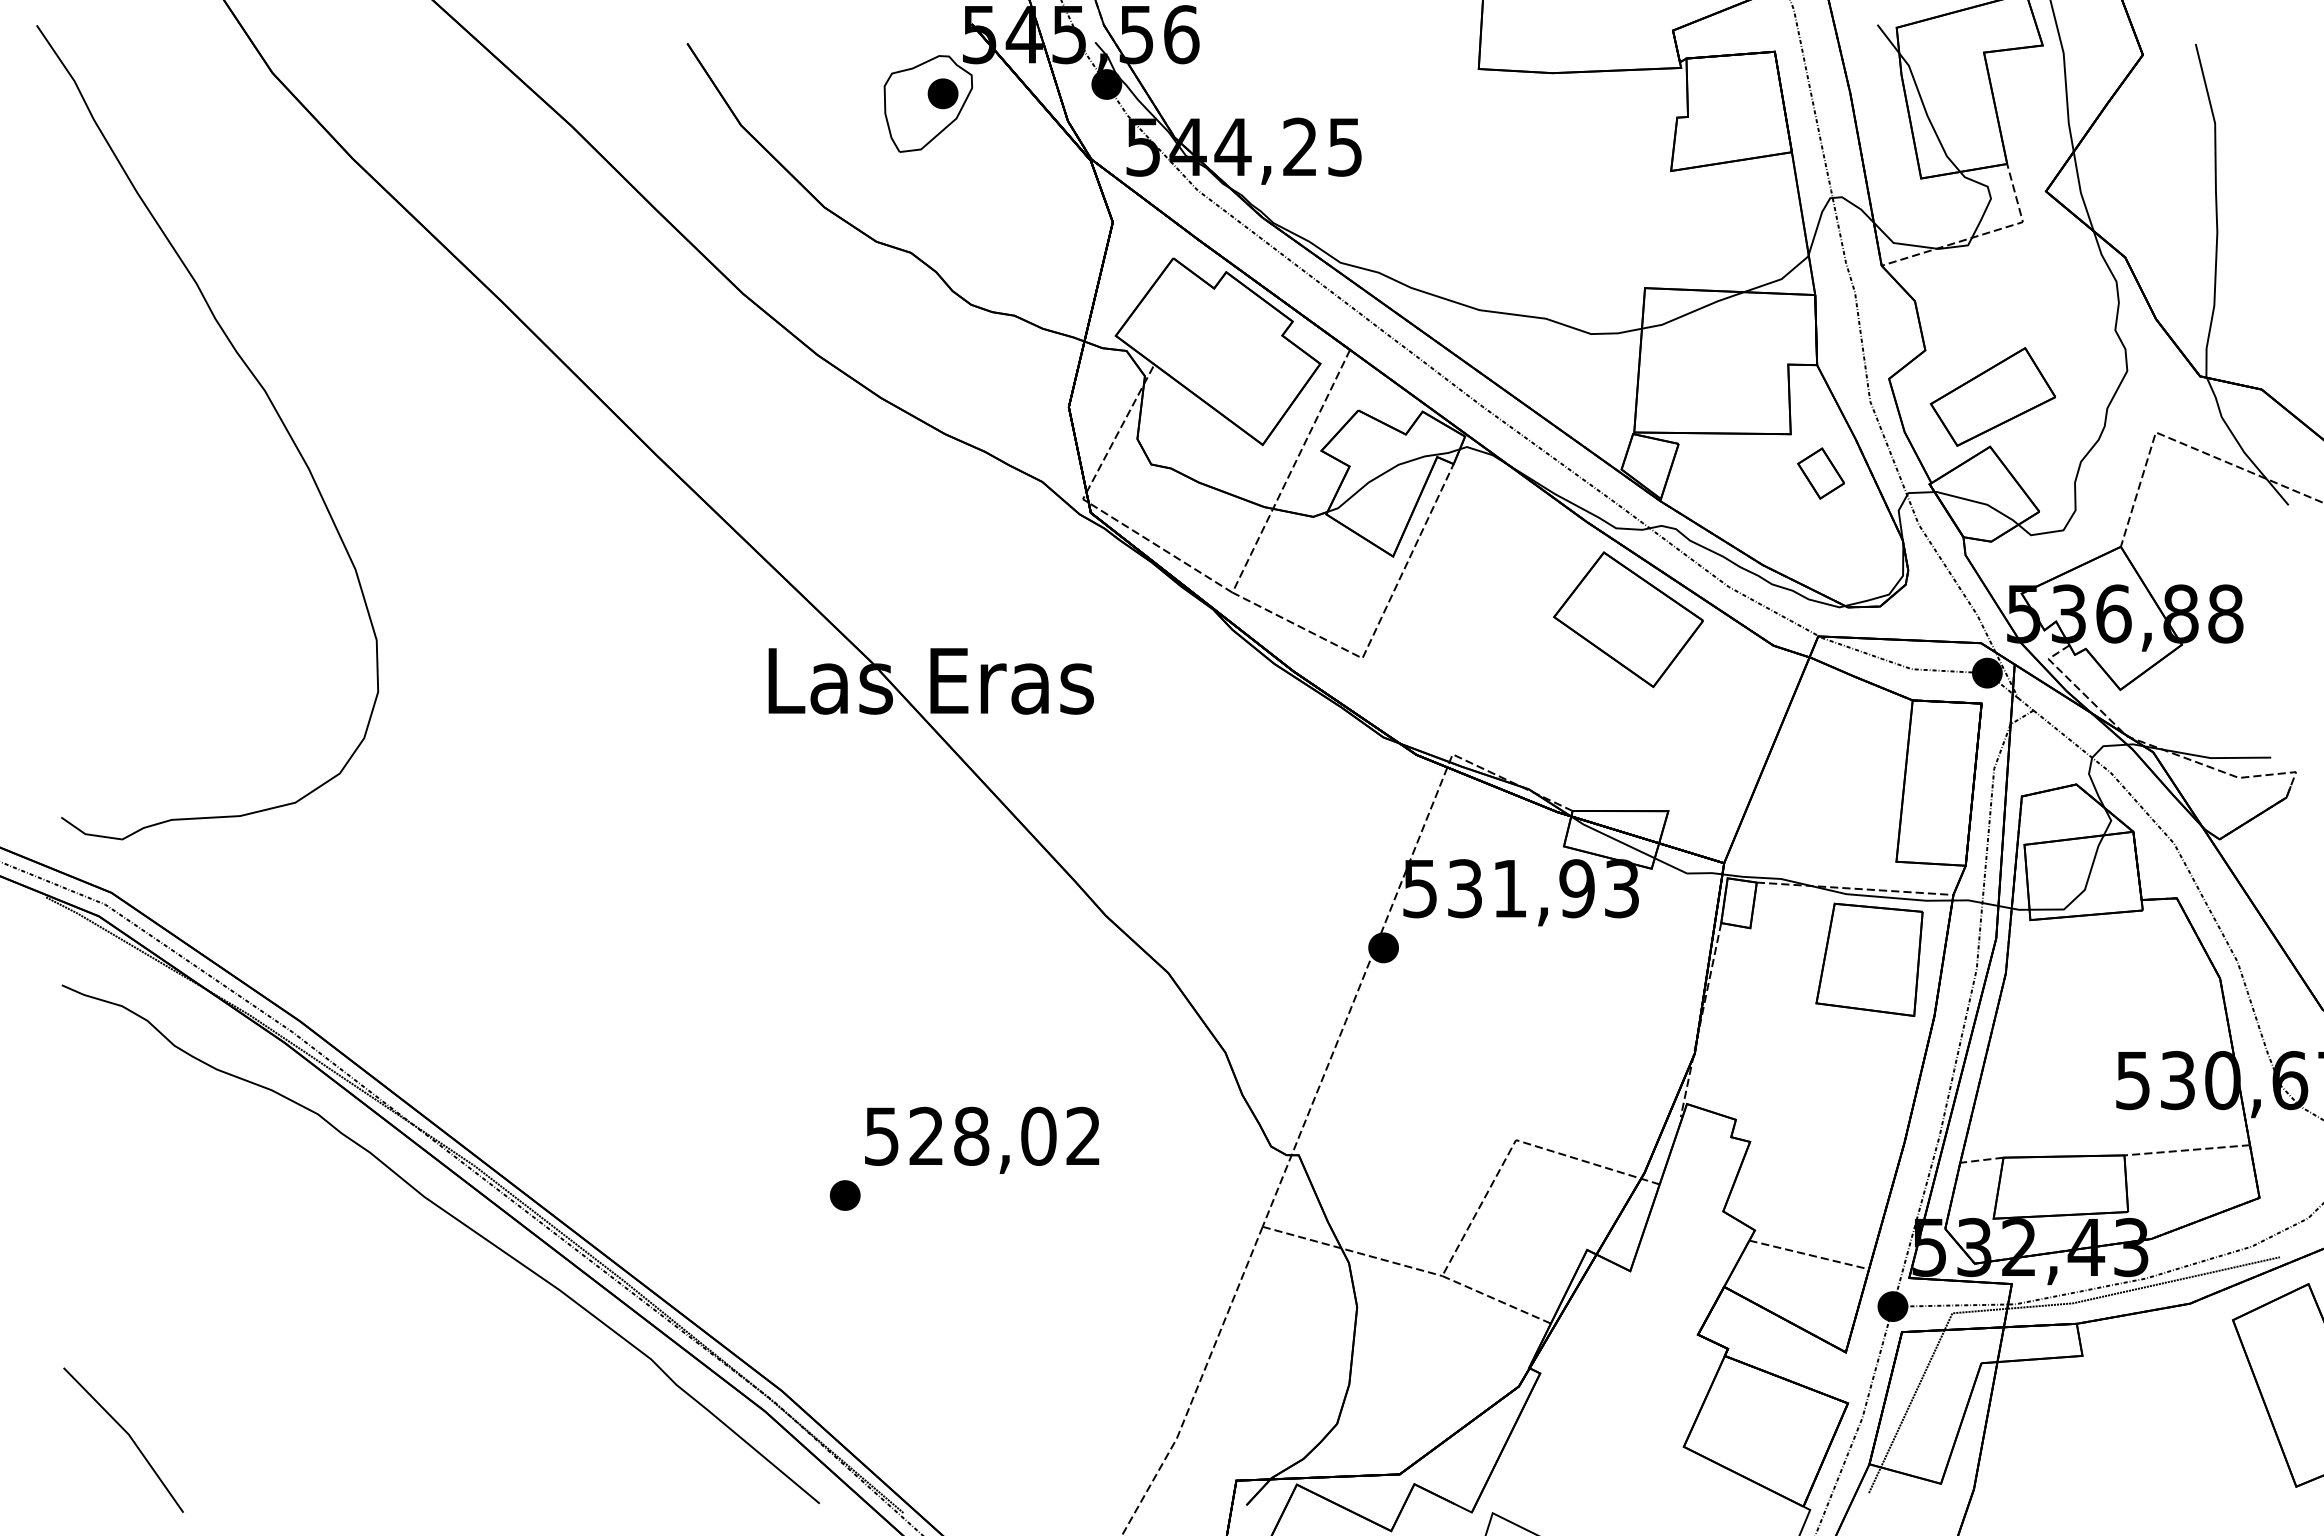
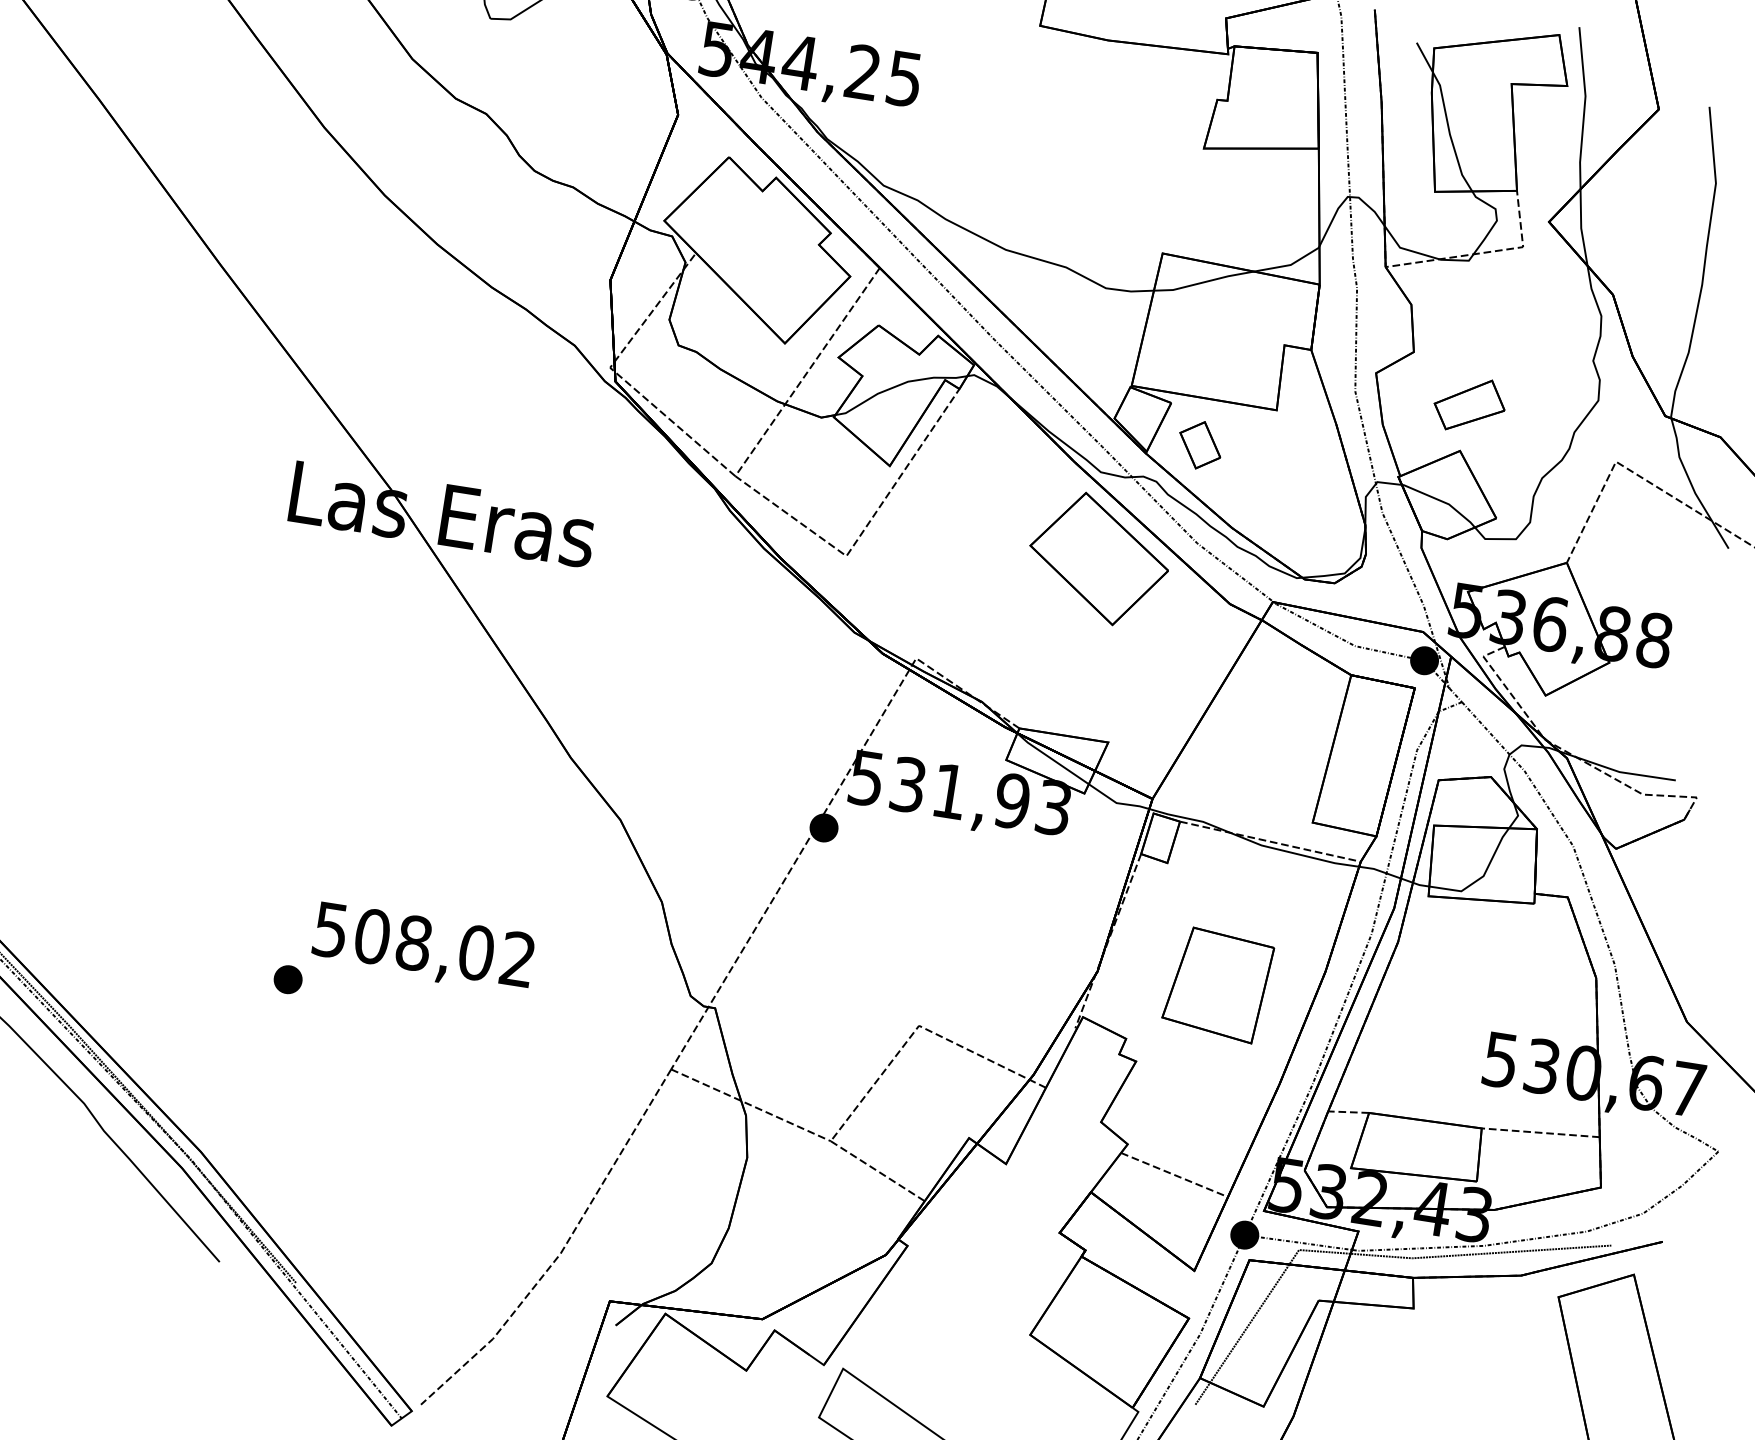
part: (1992, 396) -> (1469, 404), size x0.6
part: (1820, 473) -> (1199, 445), moved
part: (1869, 959) -> (1217, 984), moved
text: (926, 1135) -> (372, 935), 528,02 -> 508,02

